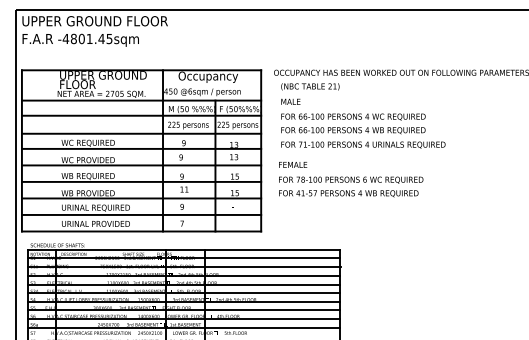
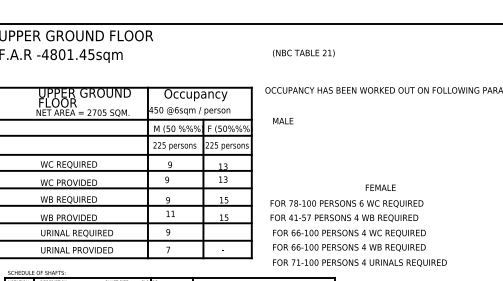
text: (310, 86) -> (303, 53), moved
text: (363, 130) -> (360, 247), moved
text: (293, 164) -> (381, 187), moved

